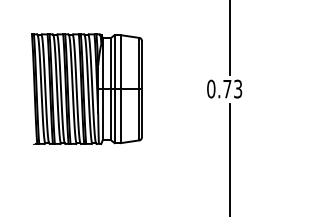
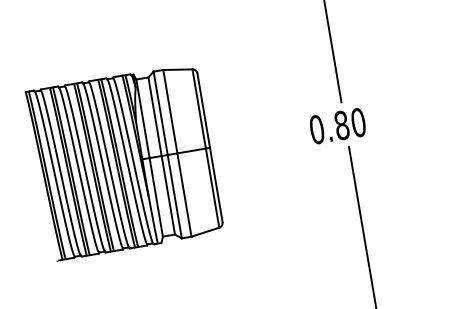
text: (232, 88) -> (349, 123), 0.73 -> 0.80

